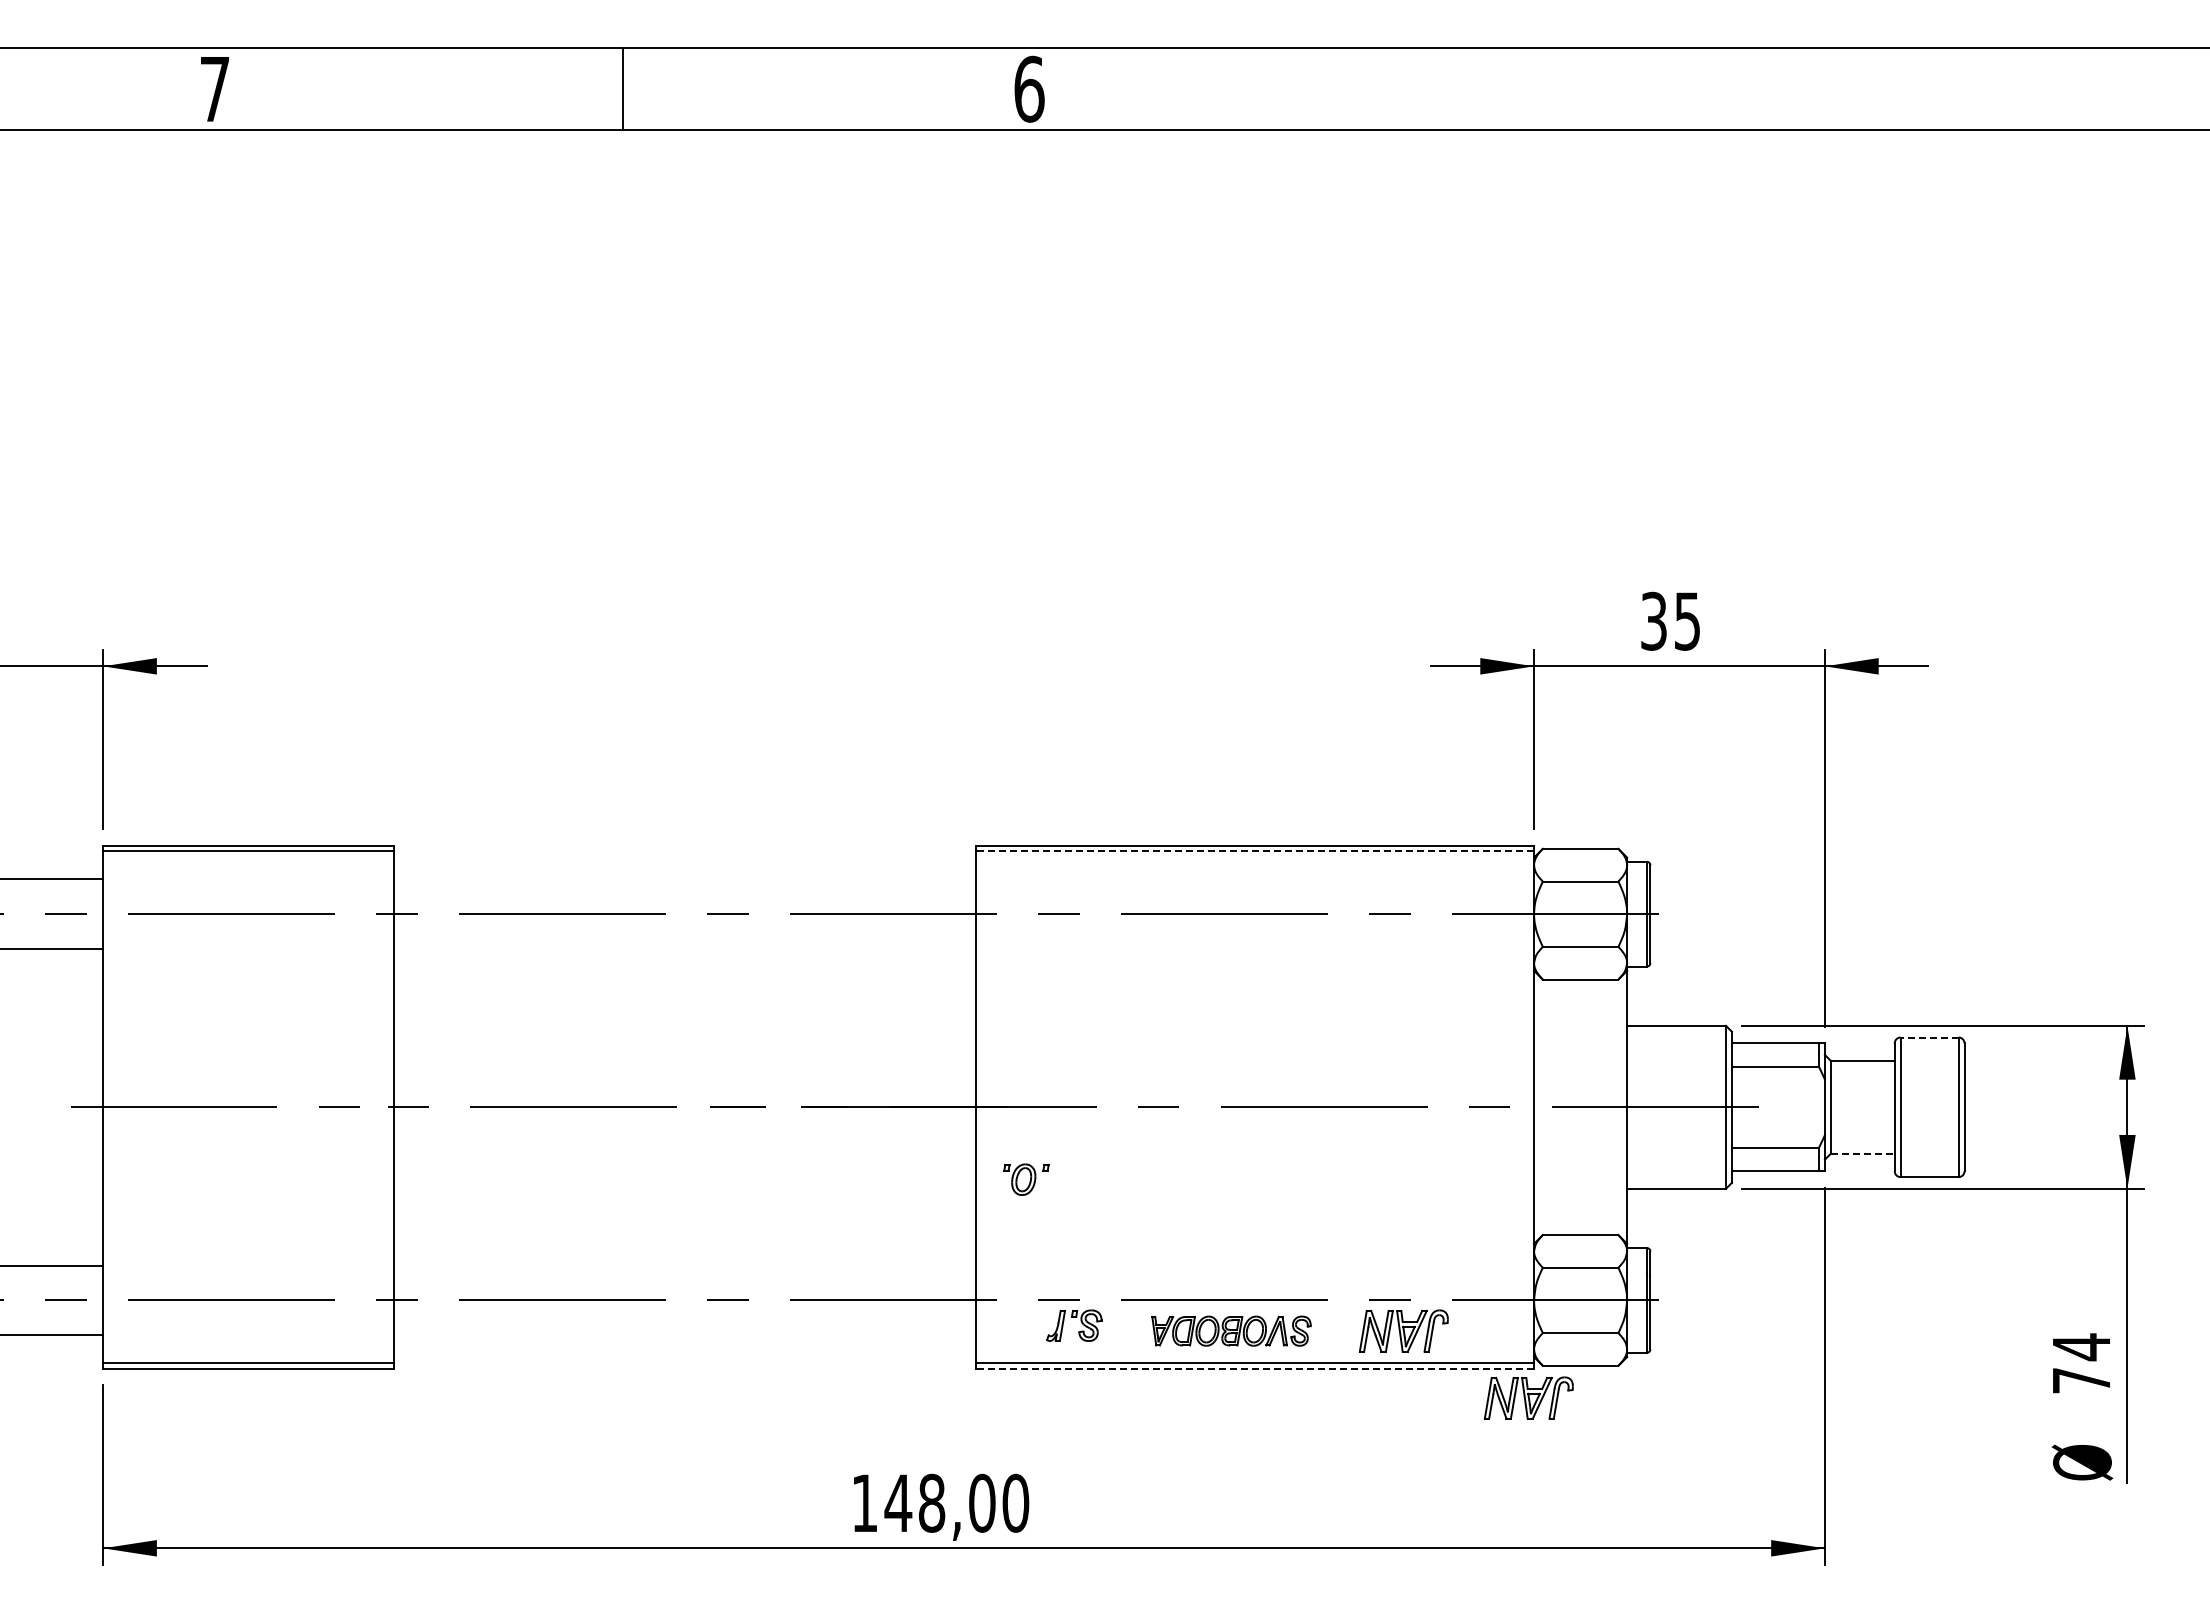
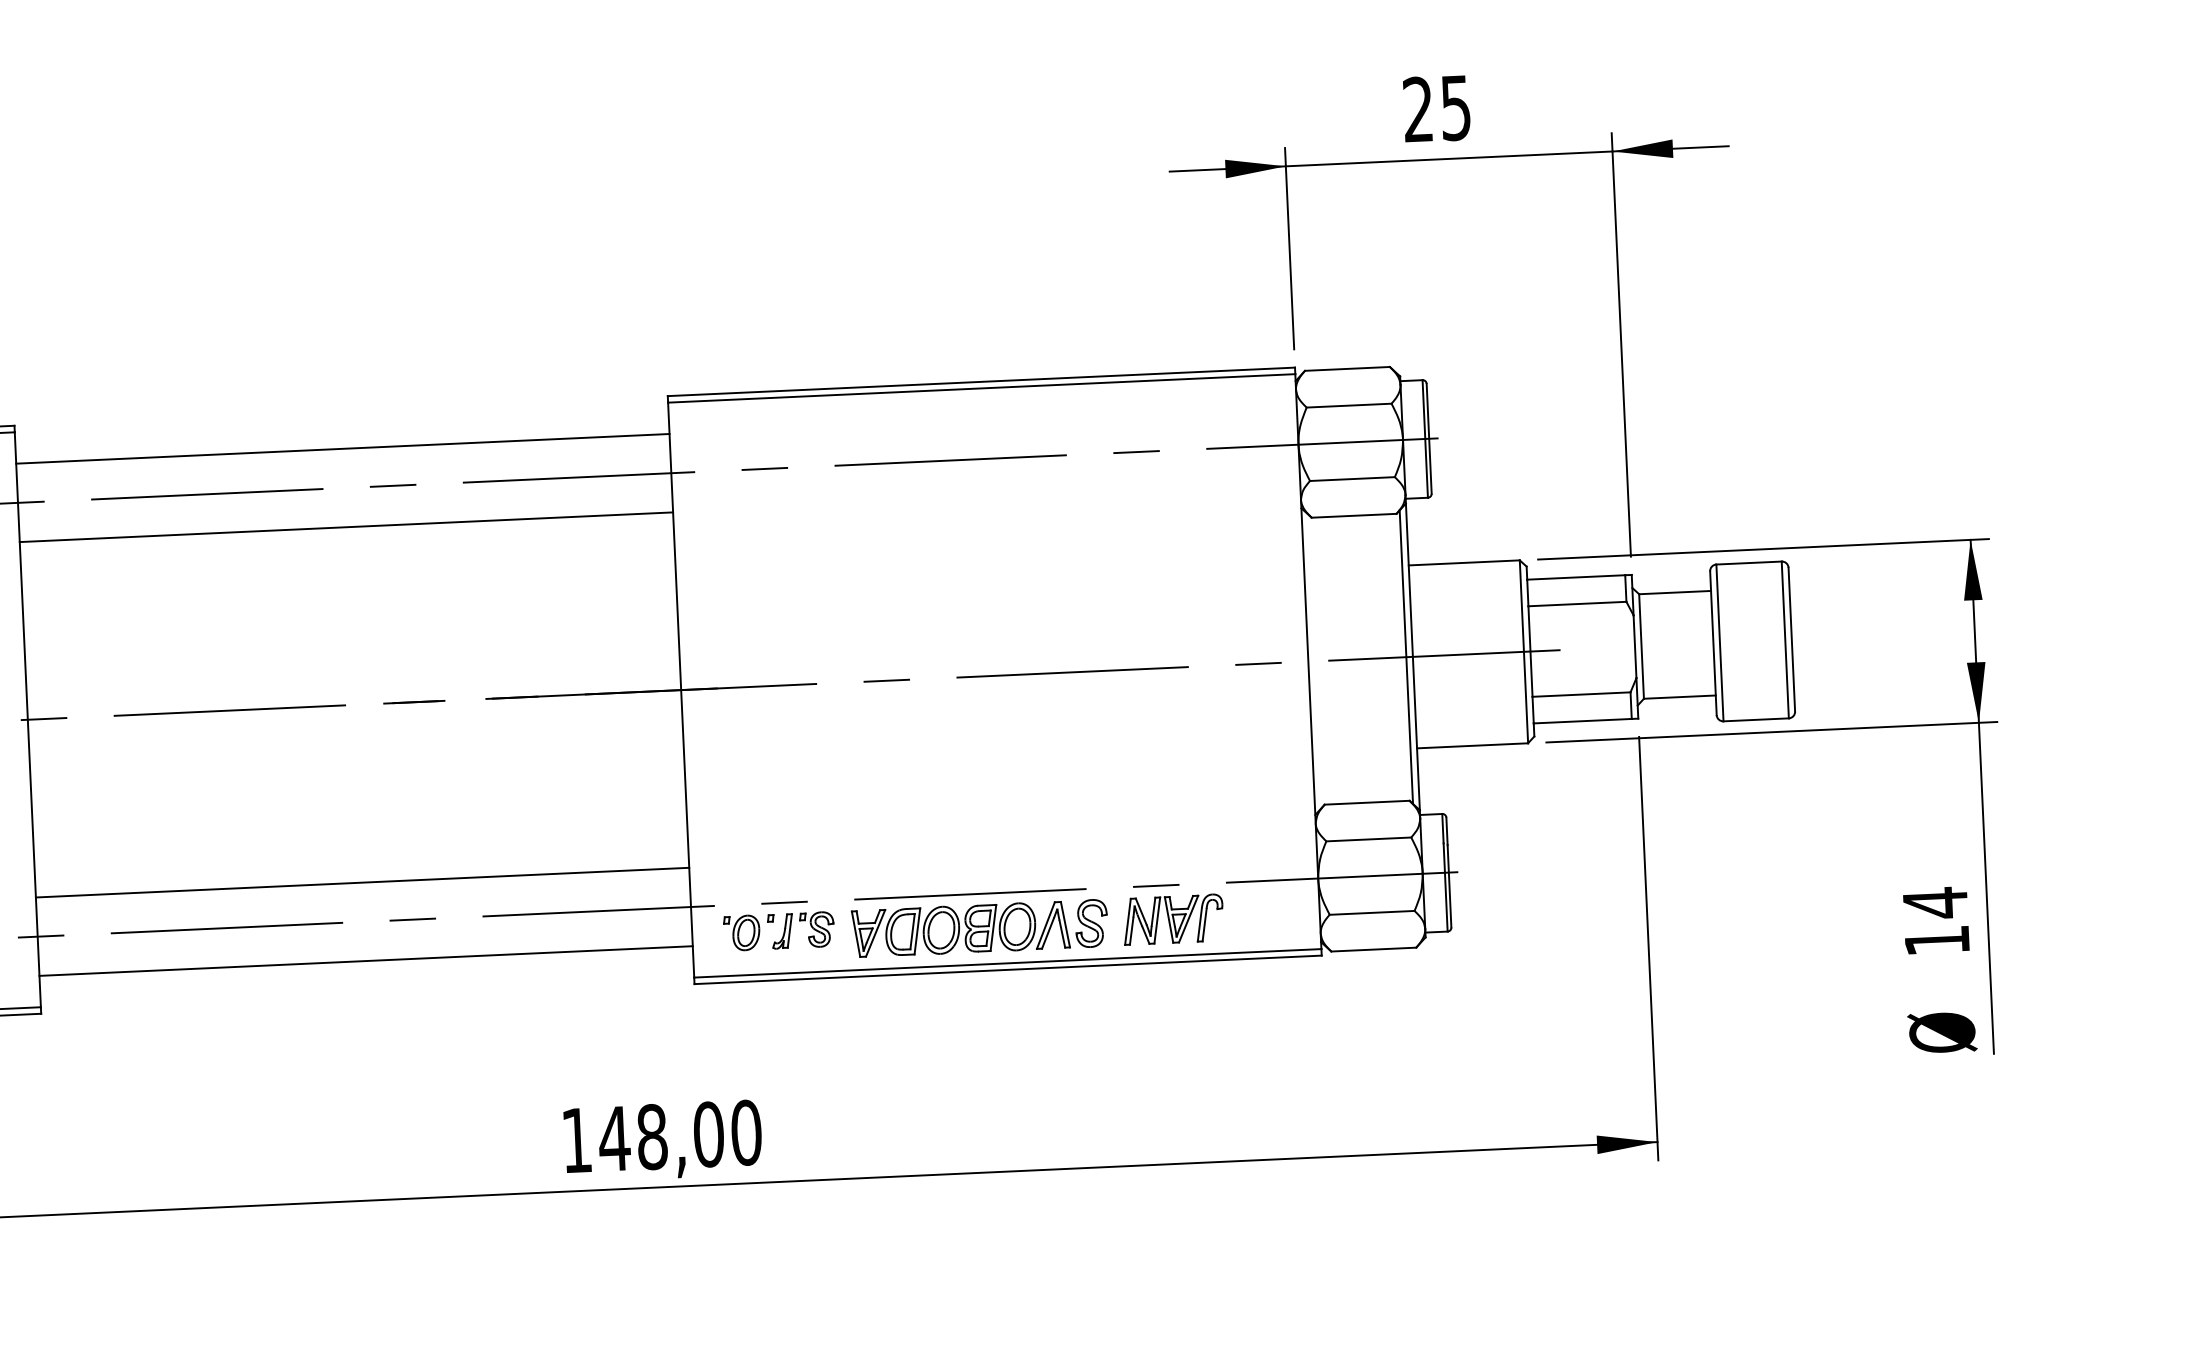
text: (1653, 621) -> (1417, 109), 35 -> 25
line: (1254, 851) -> (981, 388), dashed -> solid
line: (684, 879) -> (342, 449), added
line: (684, 949) -> (346, 527), added
line: (1929, 1037) -> (1748, 563), dashed -> solid
line: (1621, 1107) -> (1406, 657), added
line: (1862, 1153) -> (1679, 696), dashed -> solid
part: (1026, 1179) -> (749, 932), moved
line: (684, 1265) -> (362, 882), added
part: (1231, 1330) -> (979, 927), size x1.43
line: (684, 1335) -> (365, 961), added
line: (1254, 1369) -> (1007, 970), dashed -> solid
text: (2081, 1380) -> (1937, 940), 74 -> 14
part: (1528, 1397) -> (1316, 987), removed

